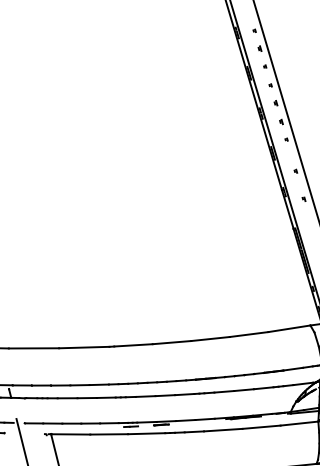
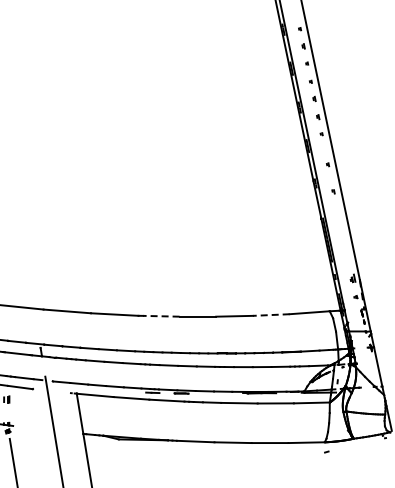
line: (248, 335) -> (270, 315), solid -> dashed
line: (132, 345) -> (160, 316), solid -> dashed

